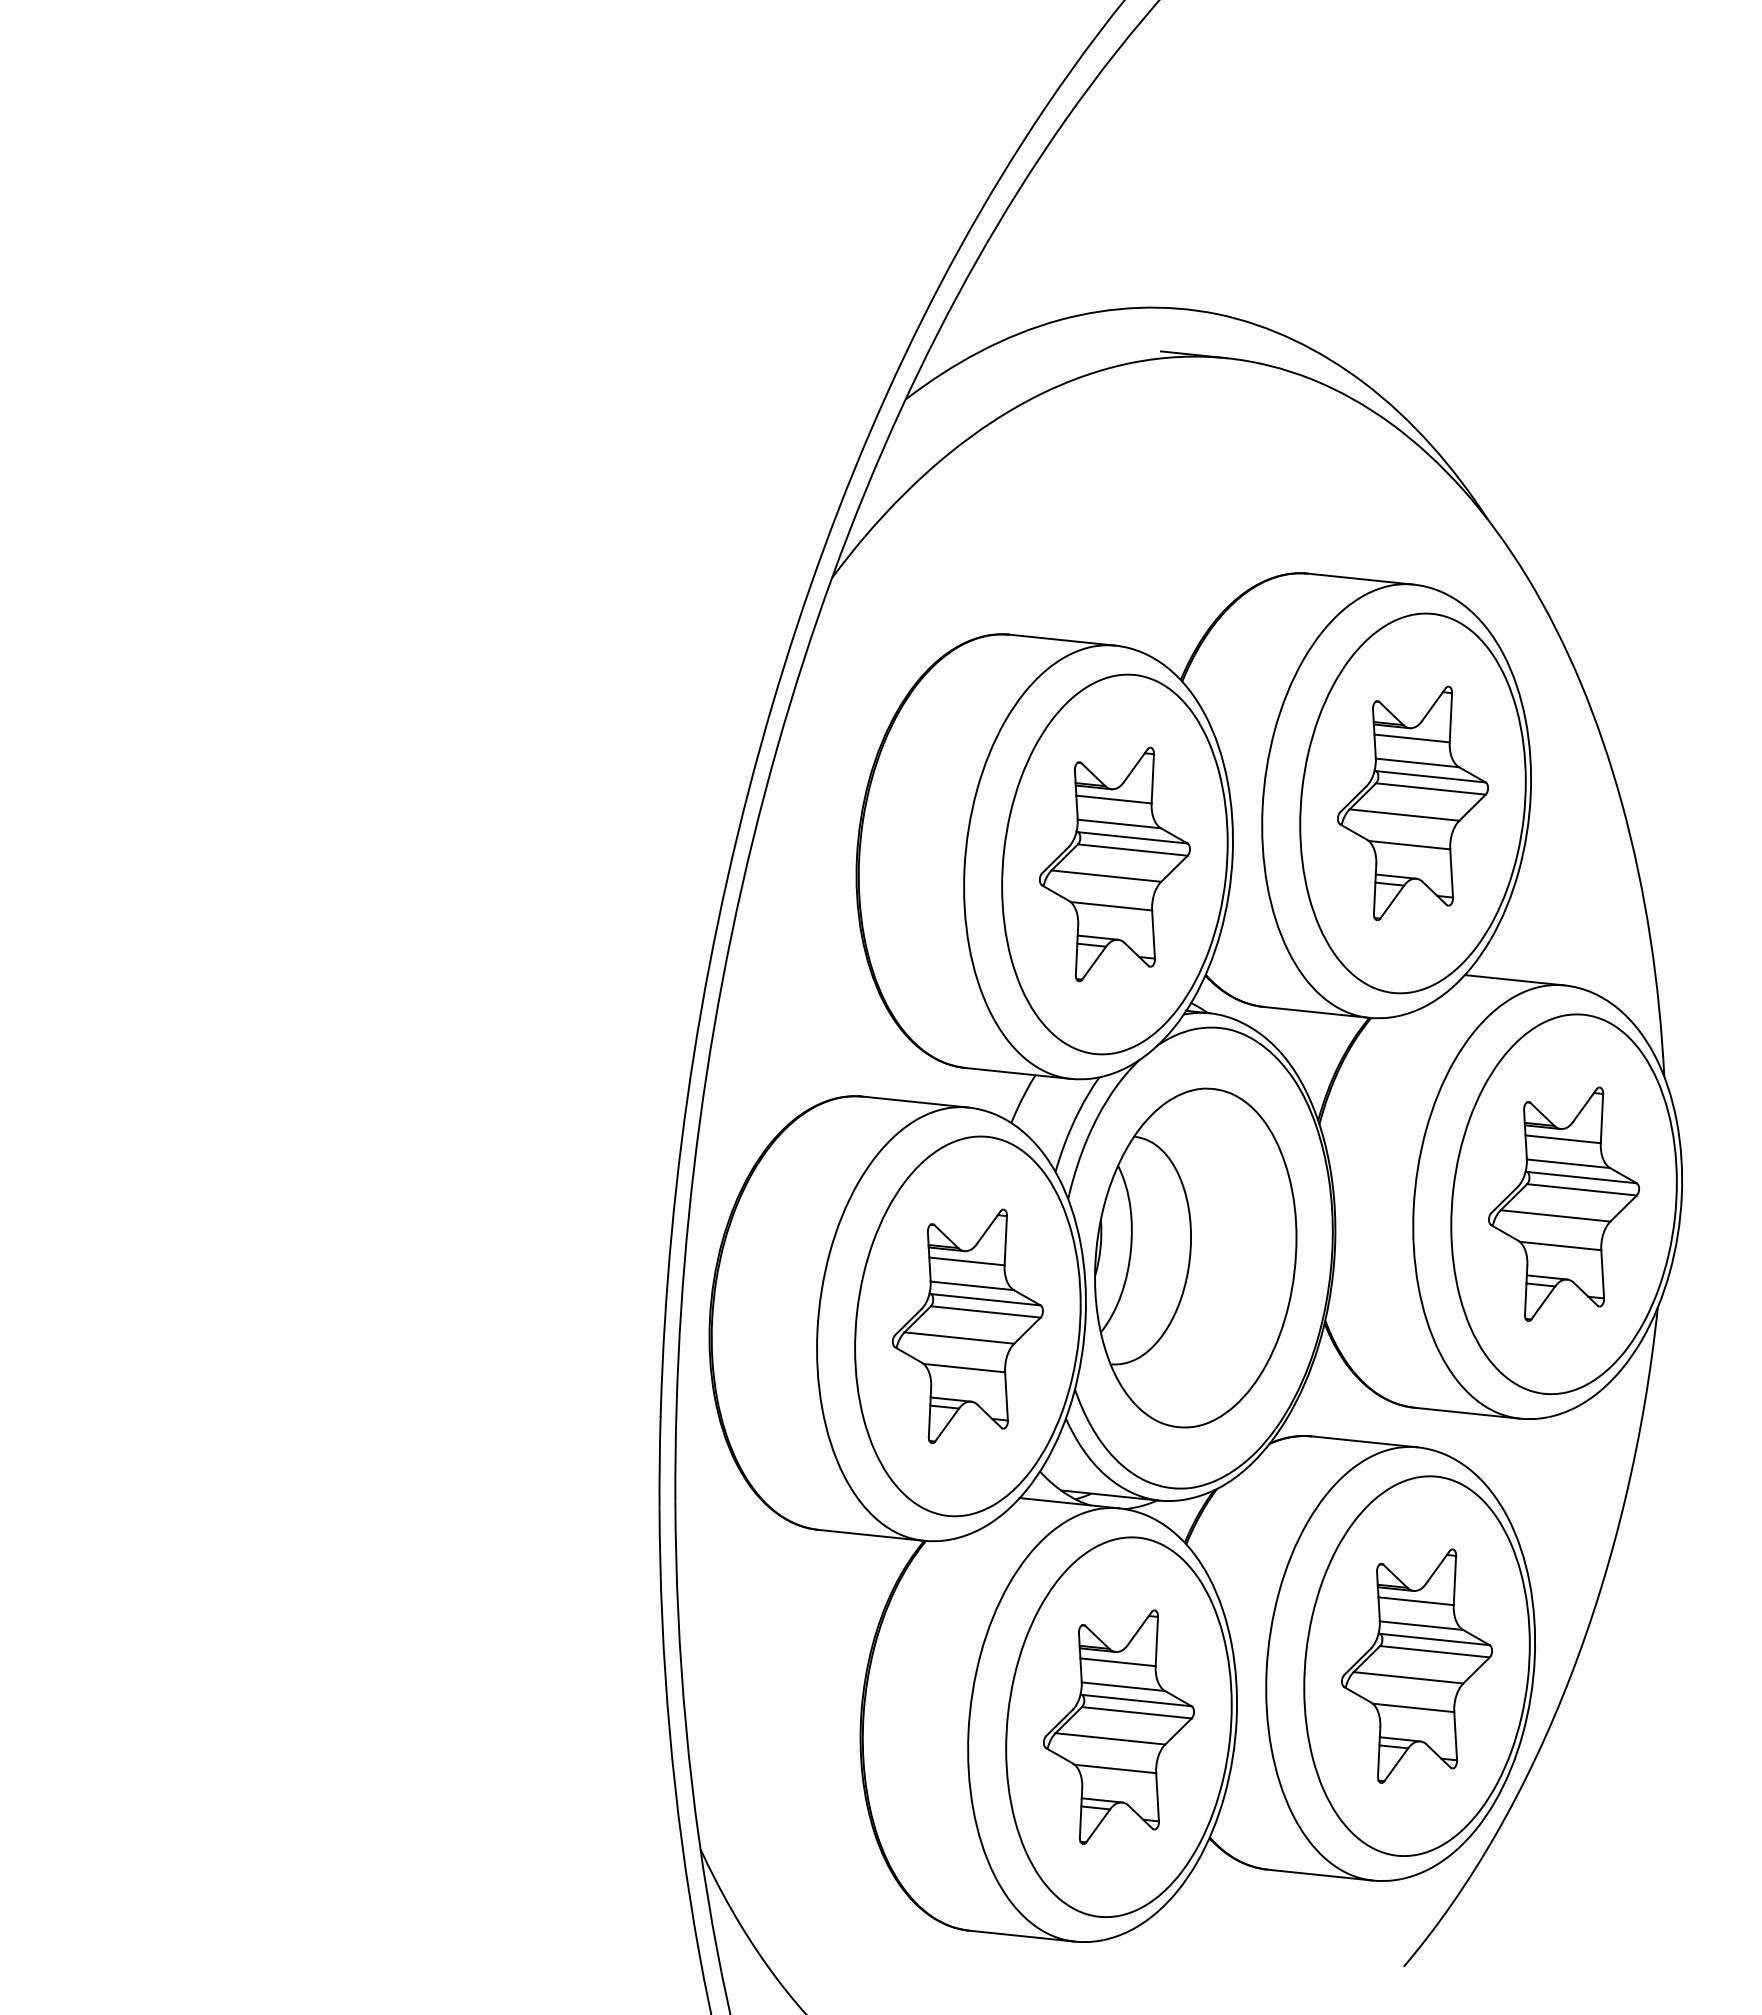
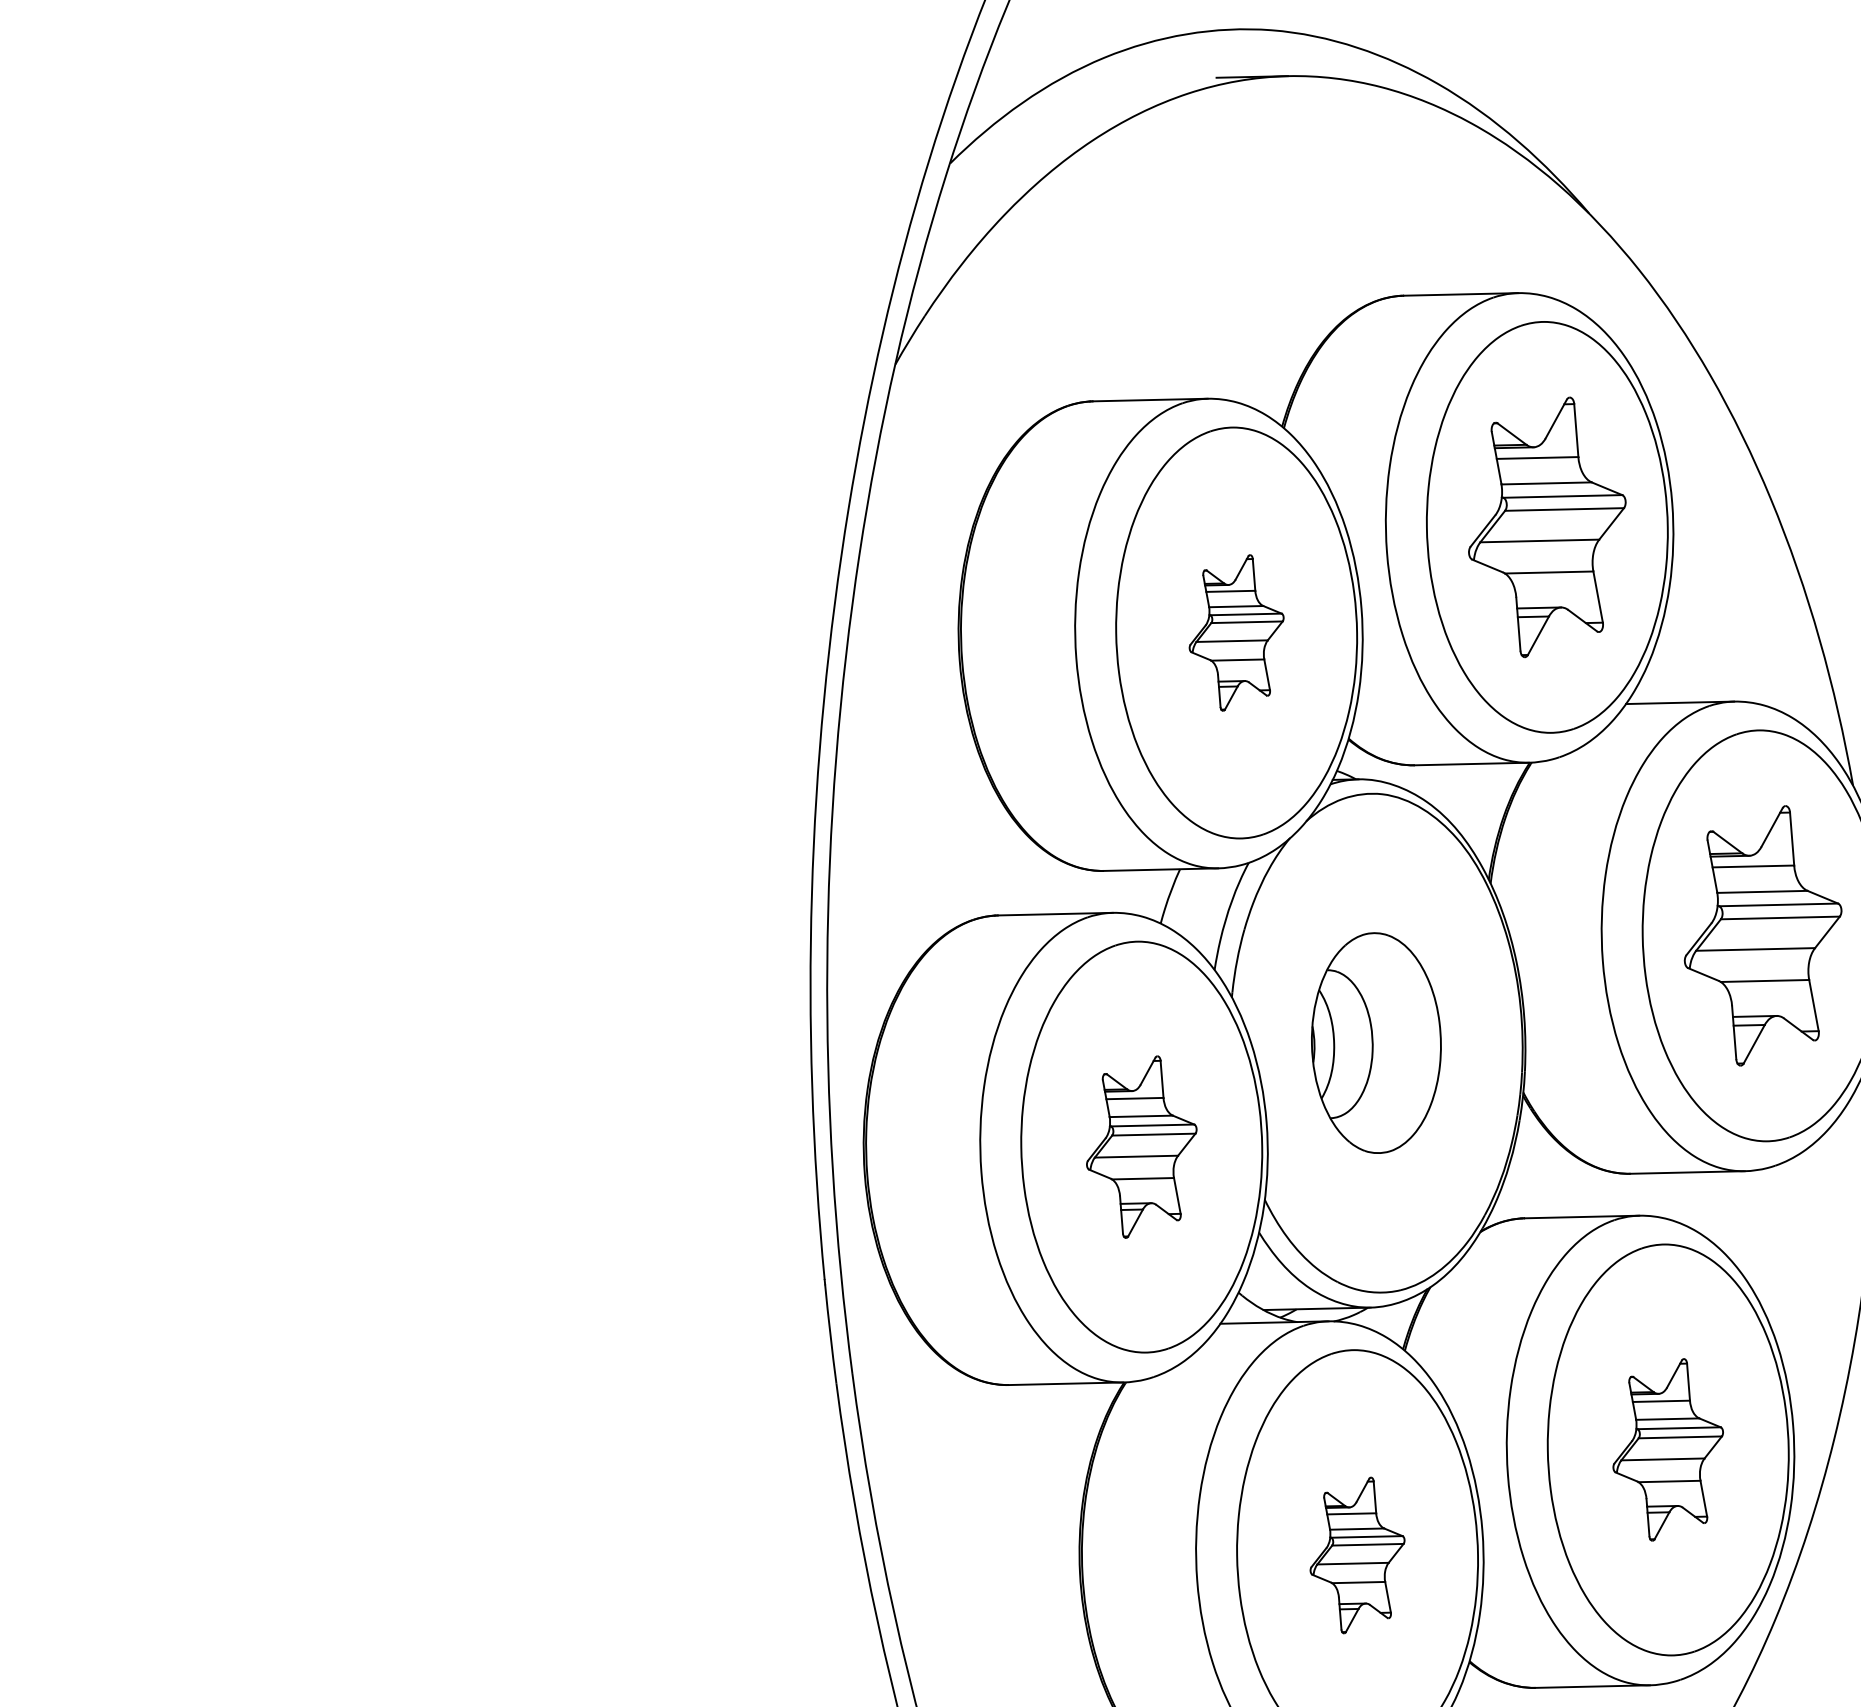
part: (1114, 864) -> (1236, 633), size x0.6
part: (1195, 1257) -> (1375, 1042), size x0.6
part: (967, 1326) -> (1141, 1147), size x0.7
part: (1416, 1665) -> (1667, 1449), size x0.7
part: (1118, 1726) -> (1356, 1554), size x0.6

